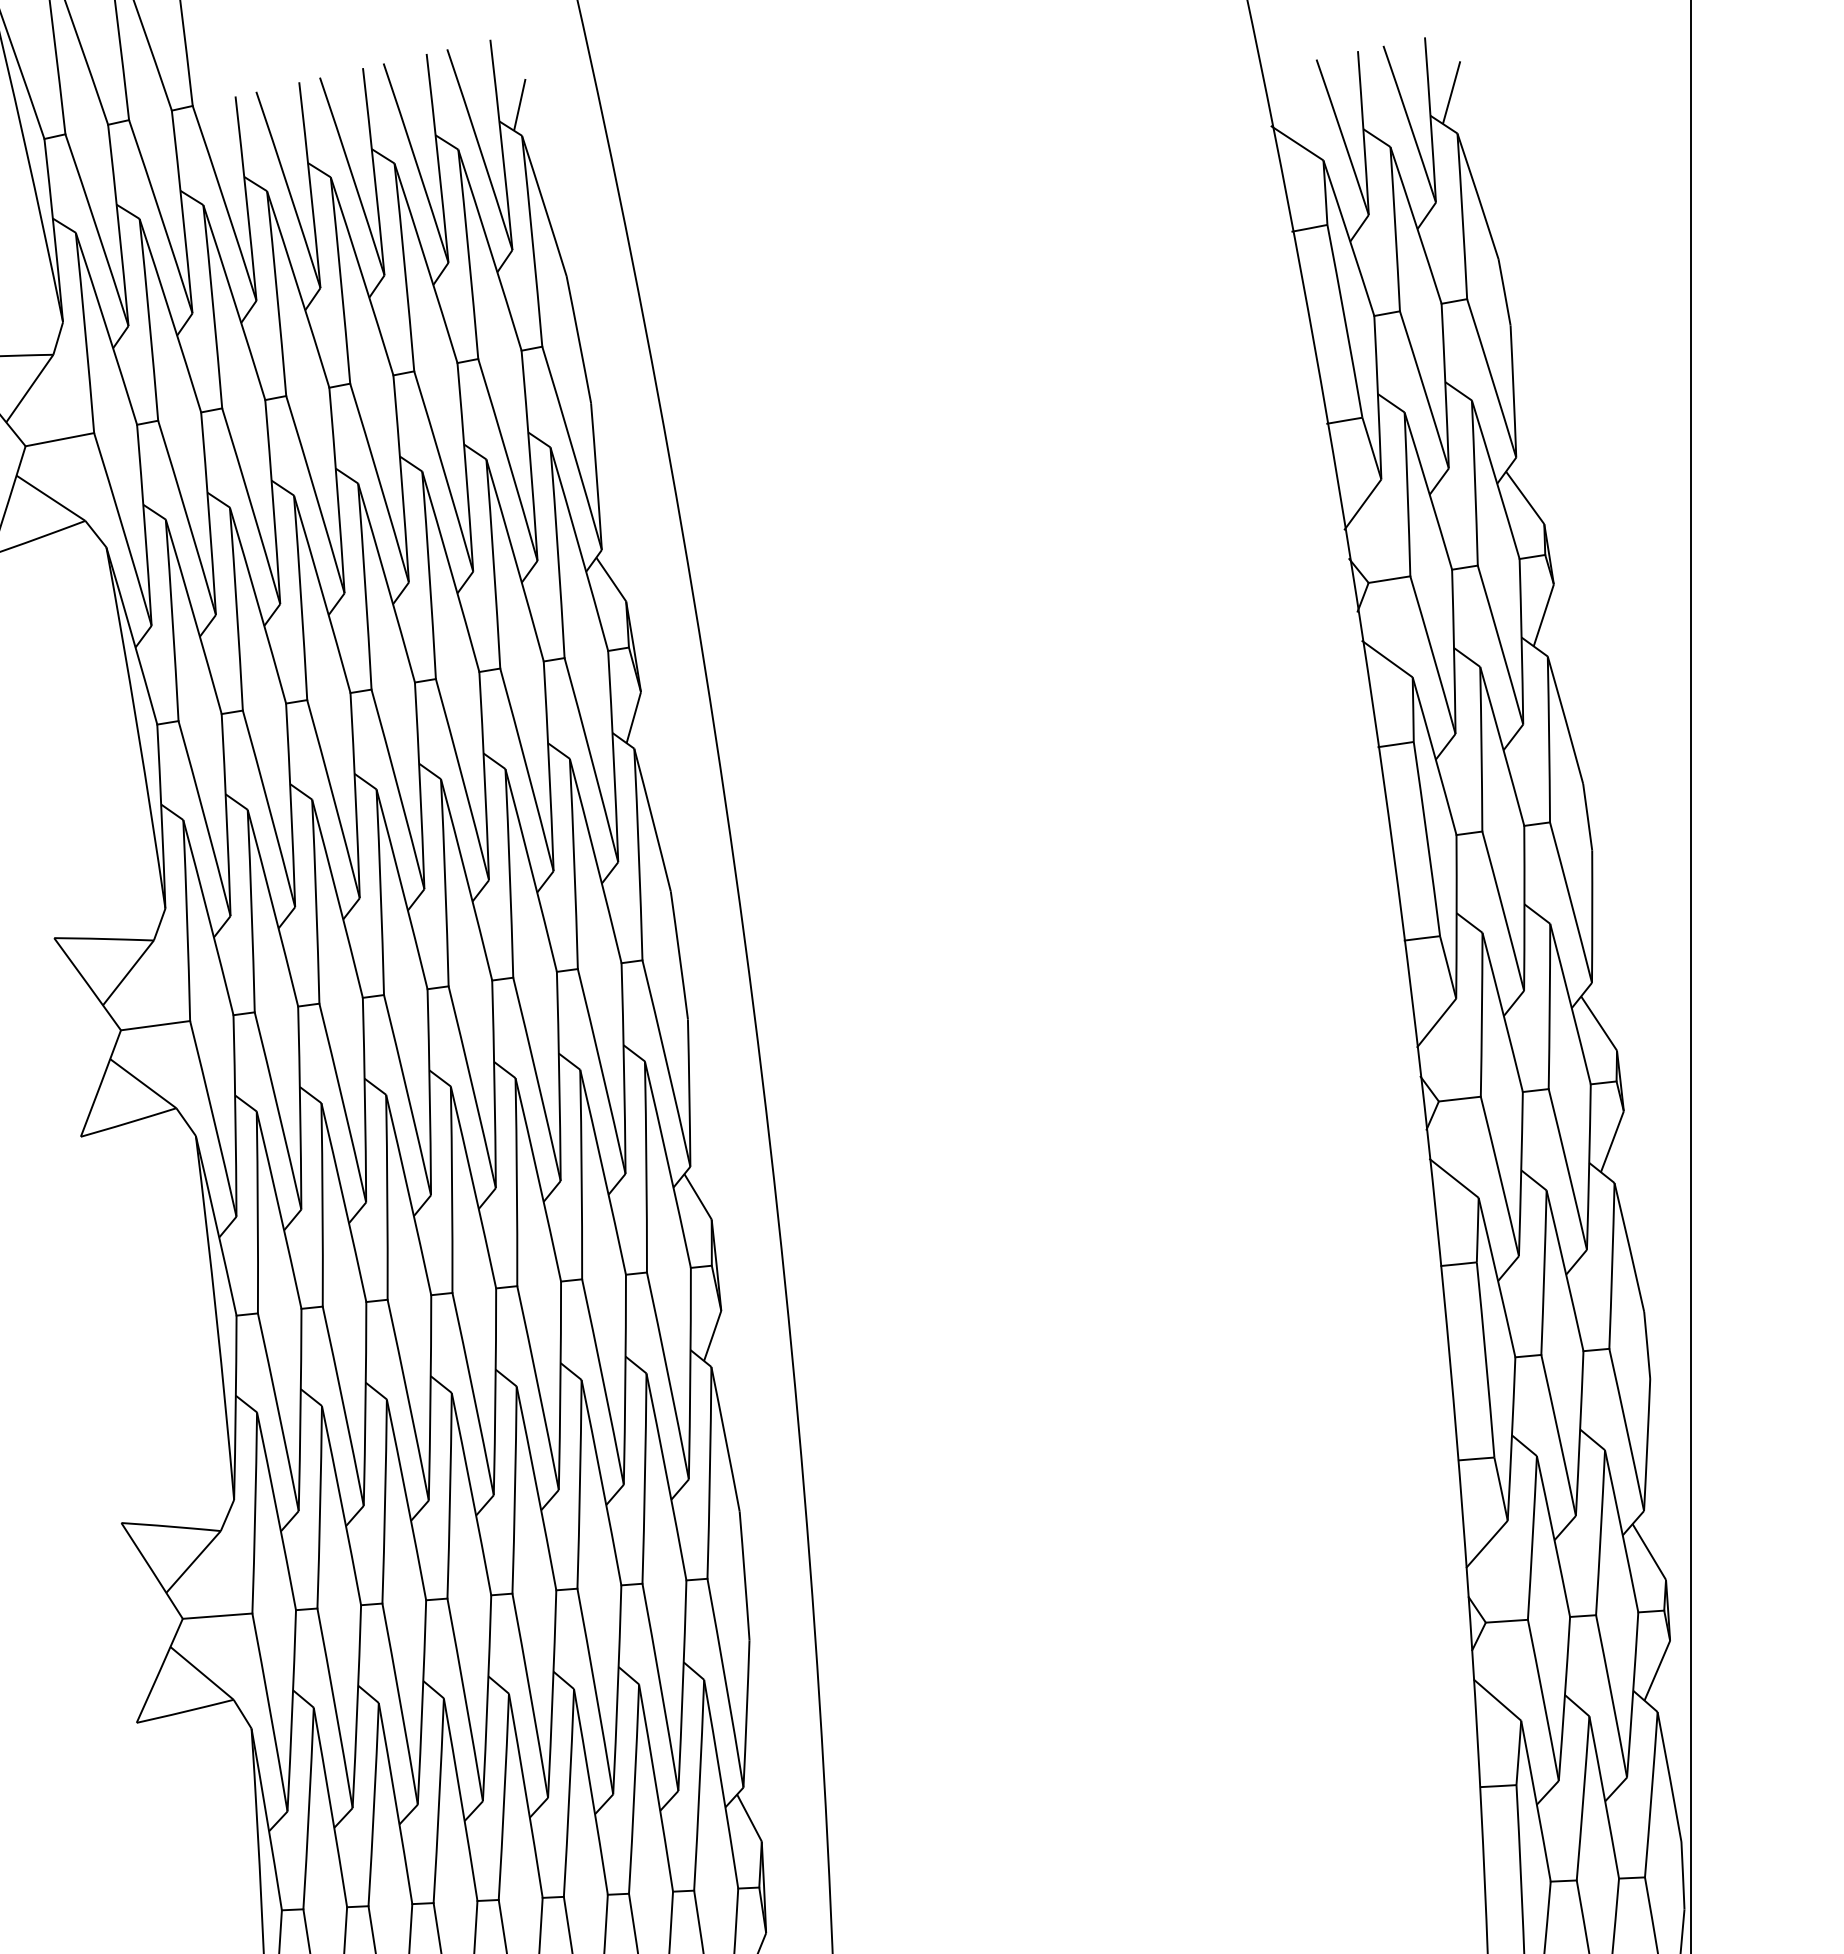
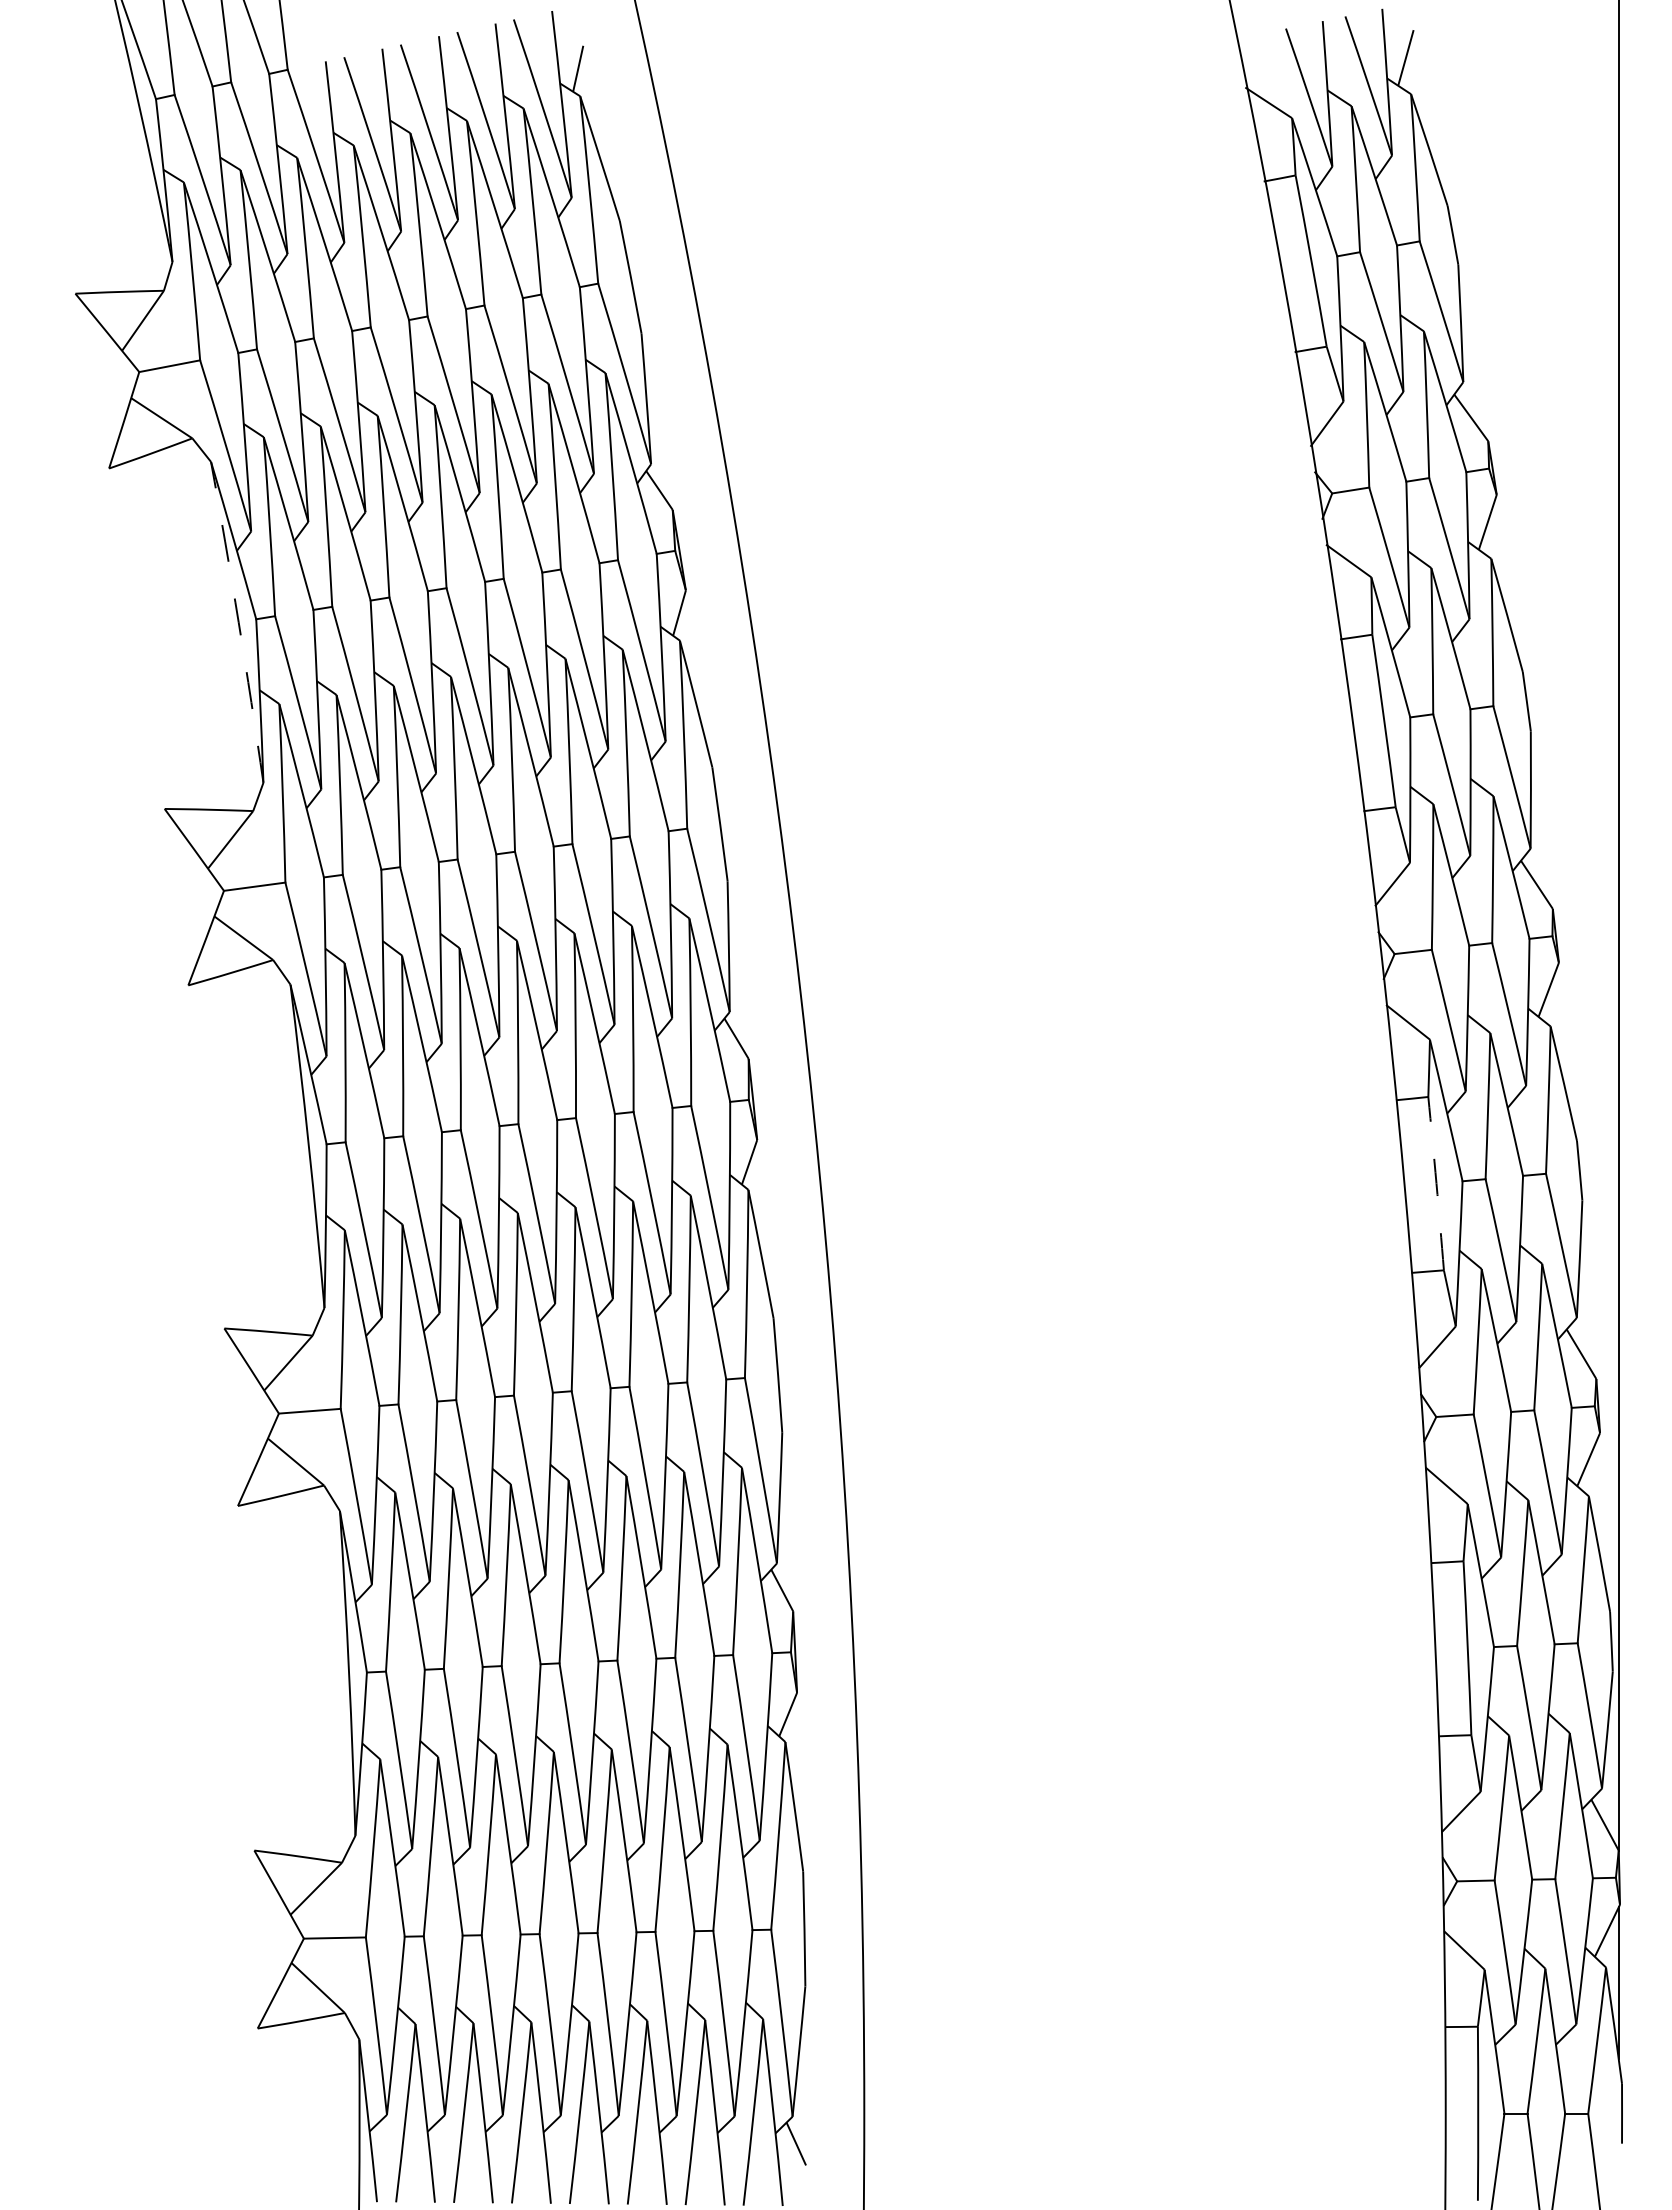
arc: (137, 728) -> (238, 622), solid -> dashed
arc: (1486, 1359) -> (1436, 1183), solid -> dashed

